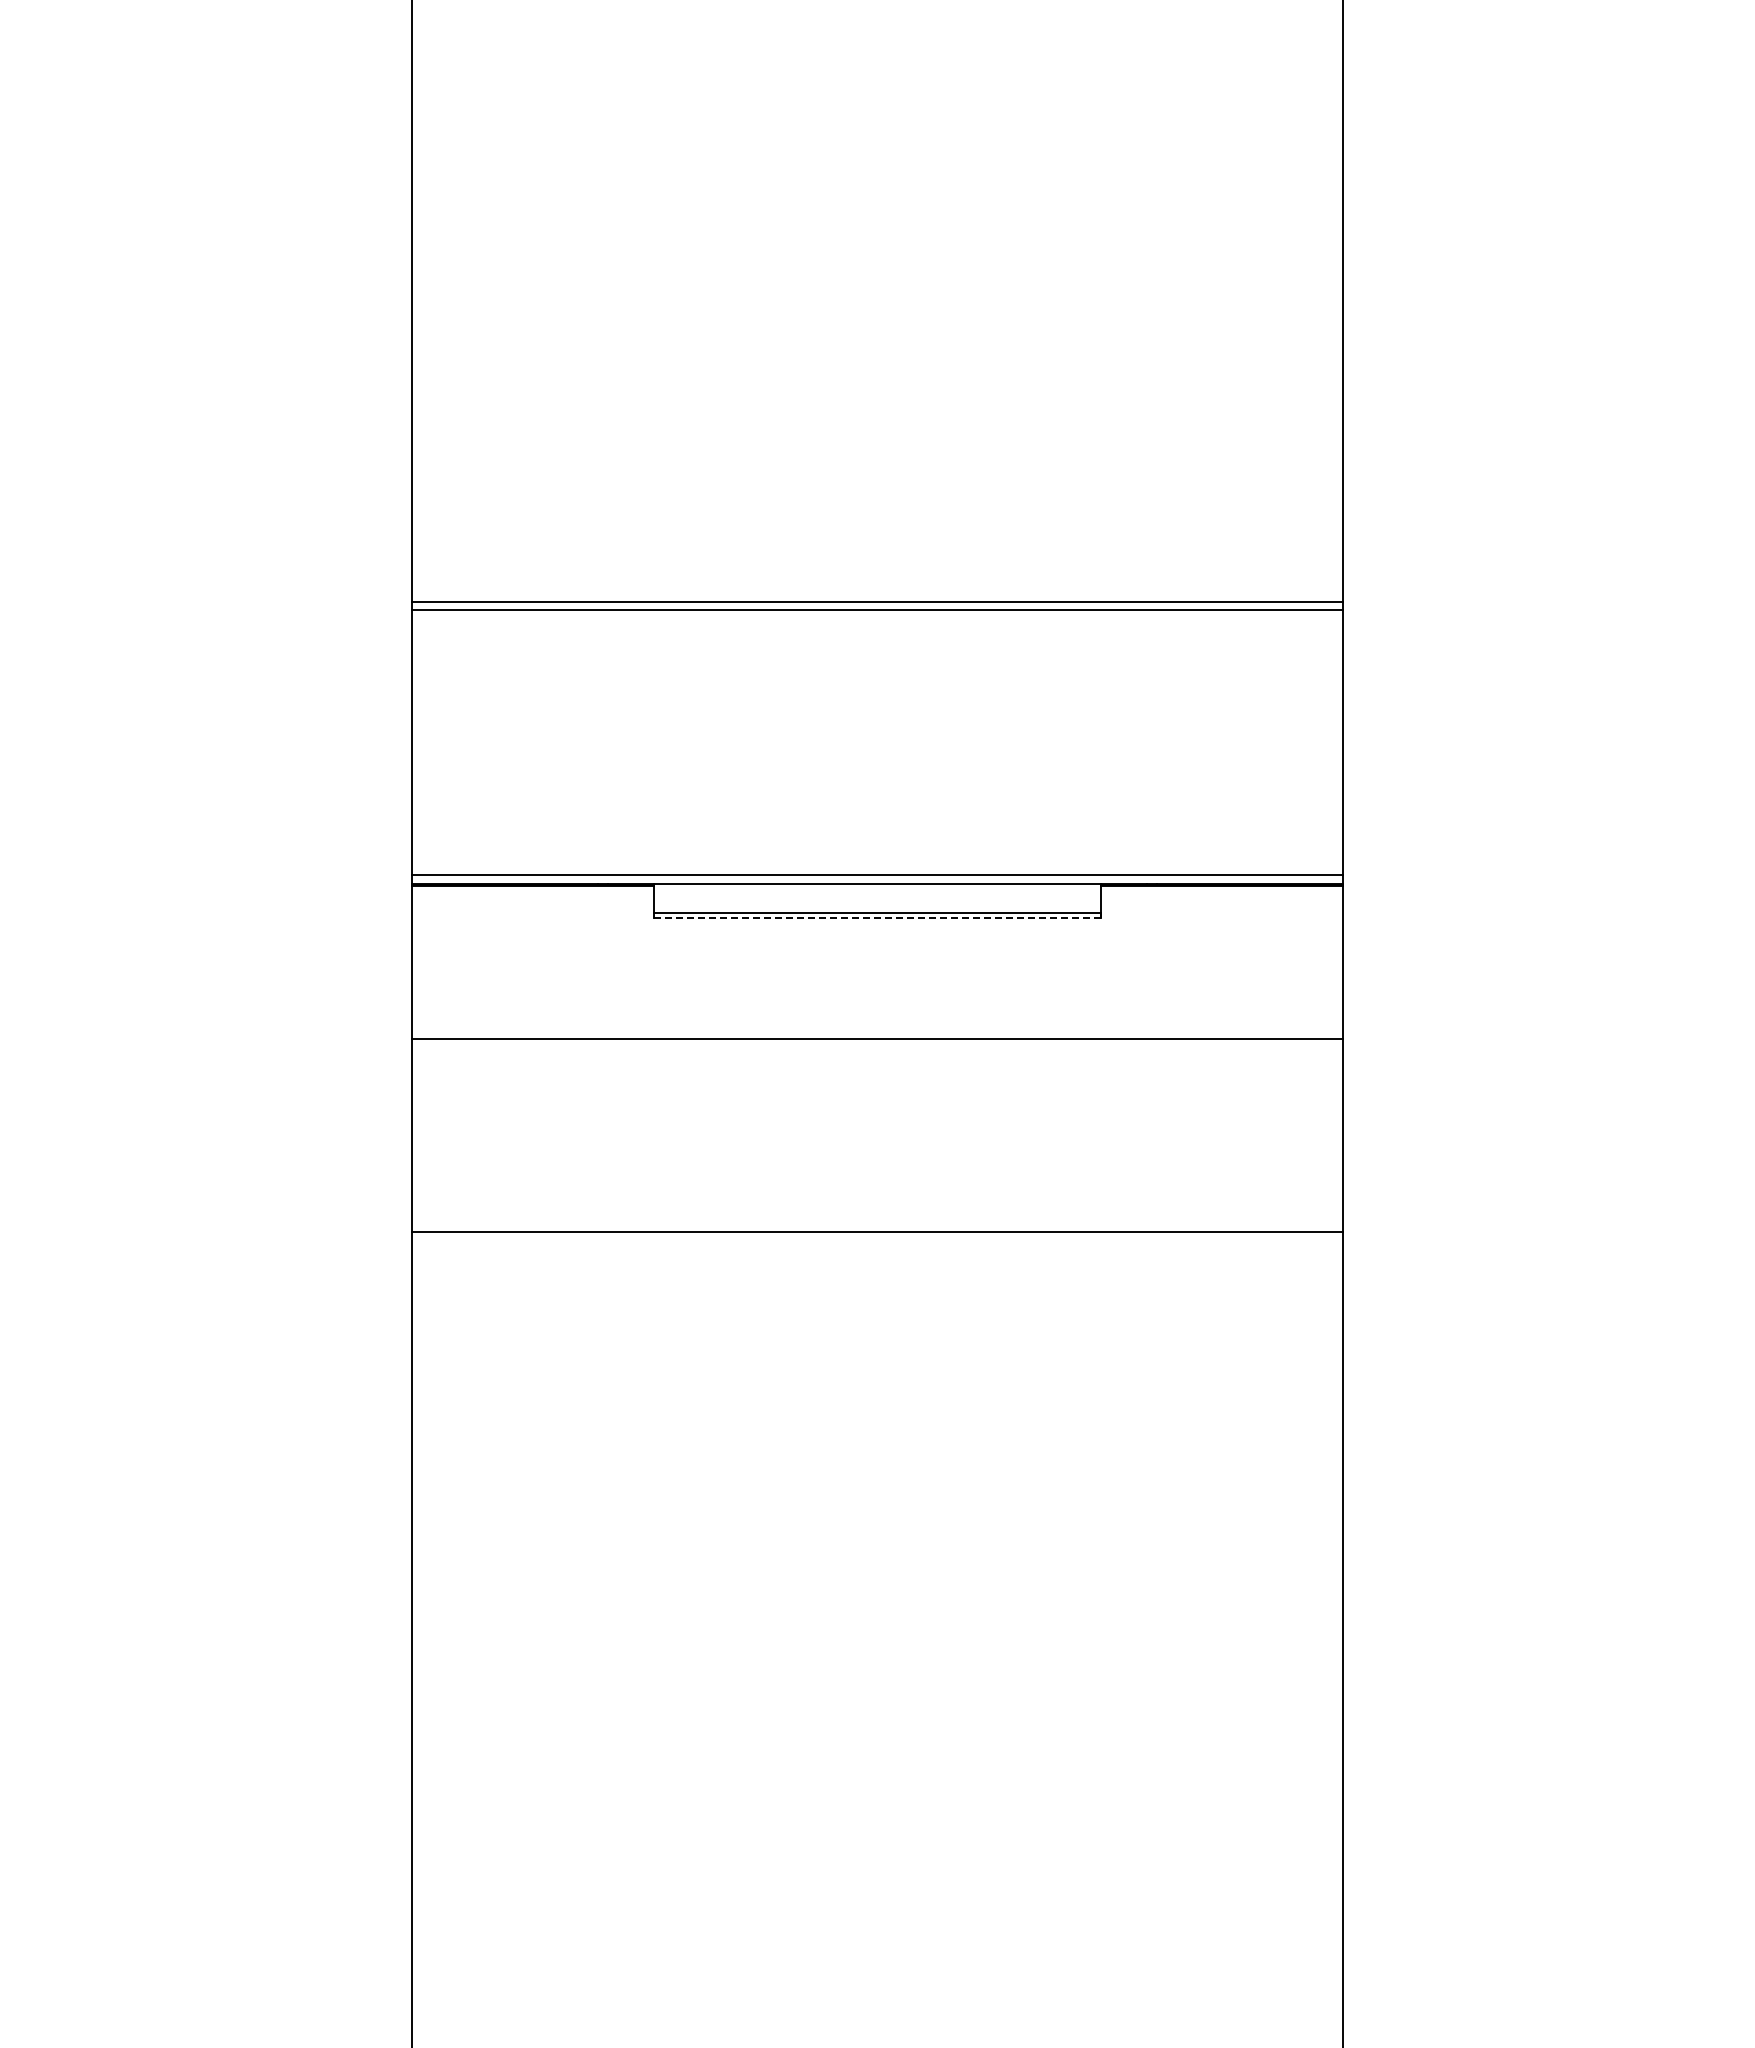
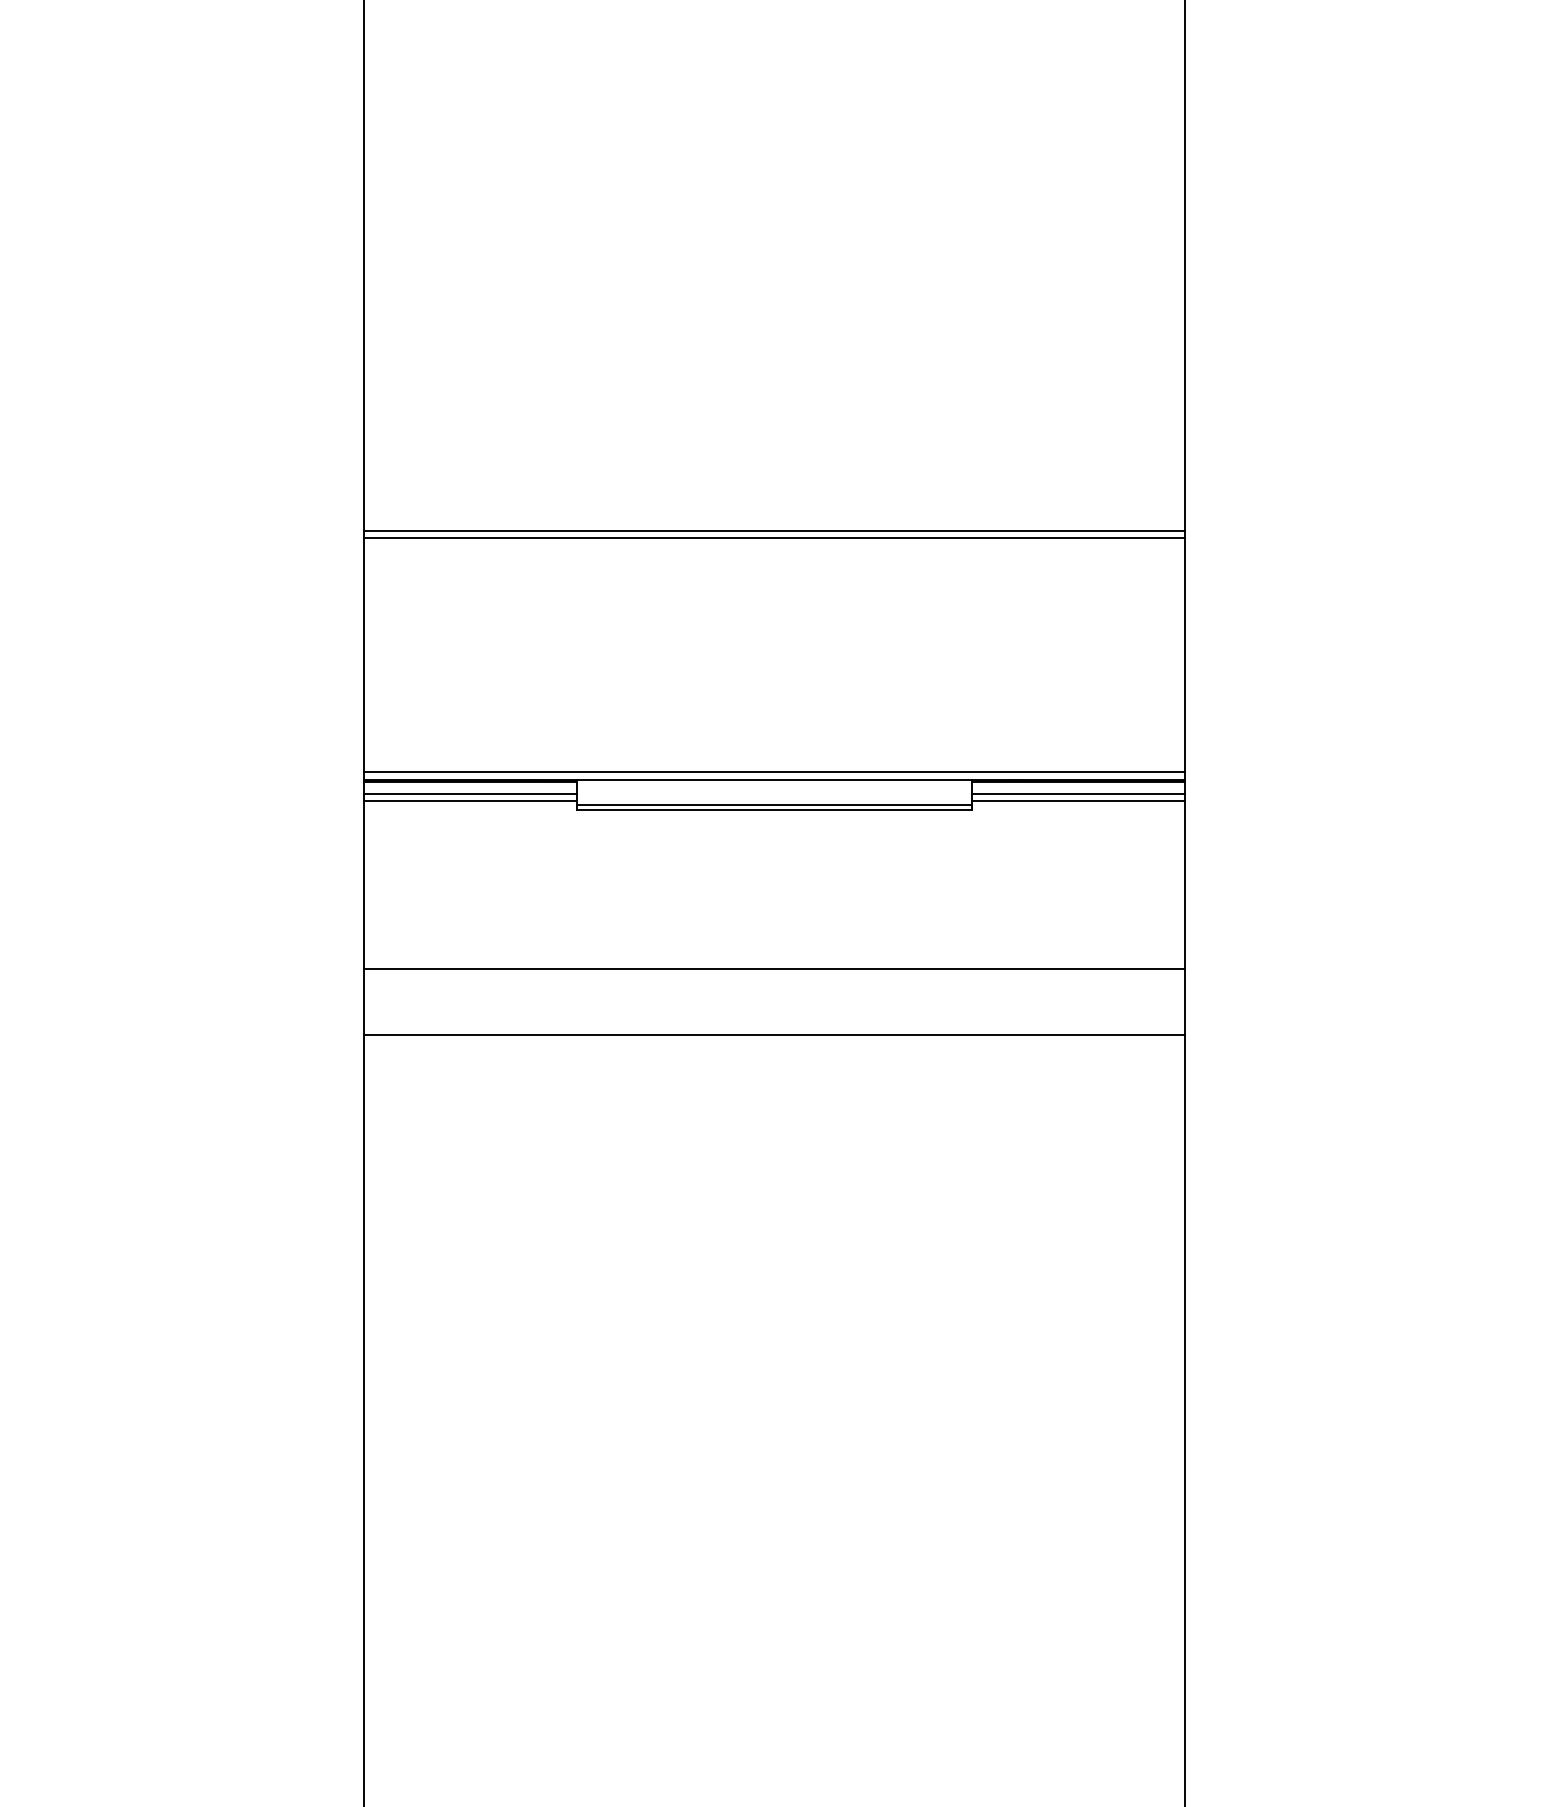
line: (533, 899) -> (470, 793), added
line: (1221, 899) -> (1078, 793), added
line: (533, 908) -> (470, 801), added
line: (1221, 908) -> (1078, 801), added
line: (876, 918) -> (773, 810), dashed -> solid
line: (877, 1038) -> (774, 968), moved
line: (877, 1232) -> (774, 1035), moved

